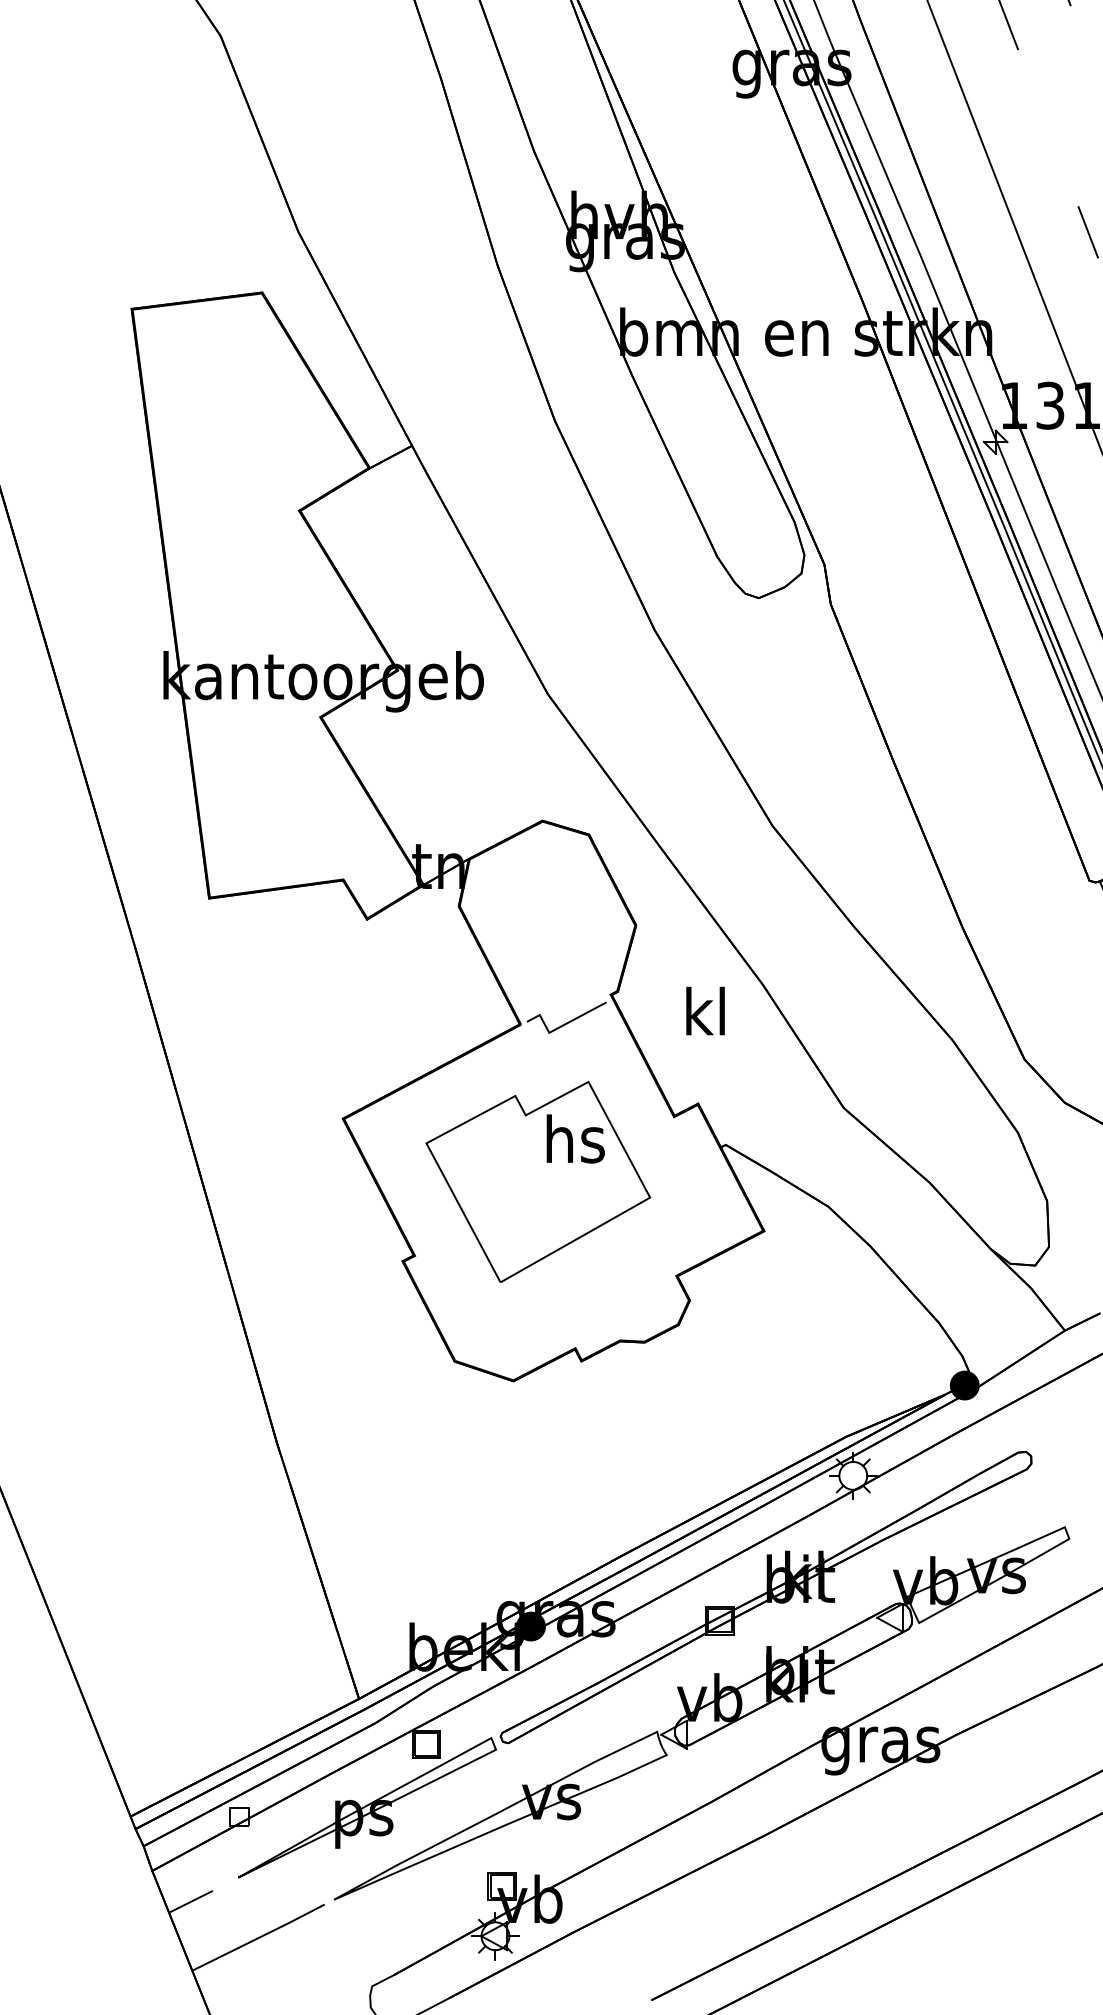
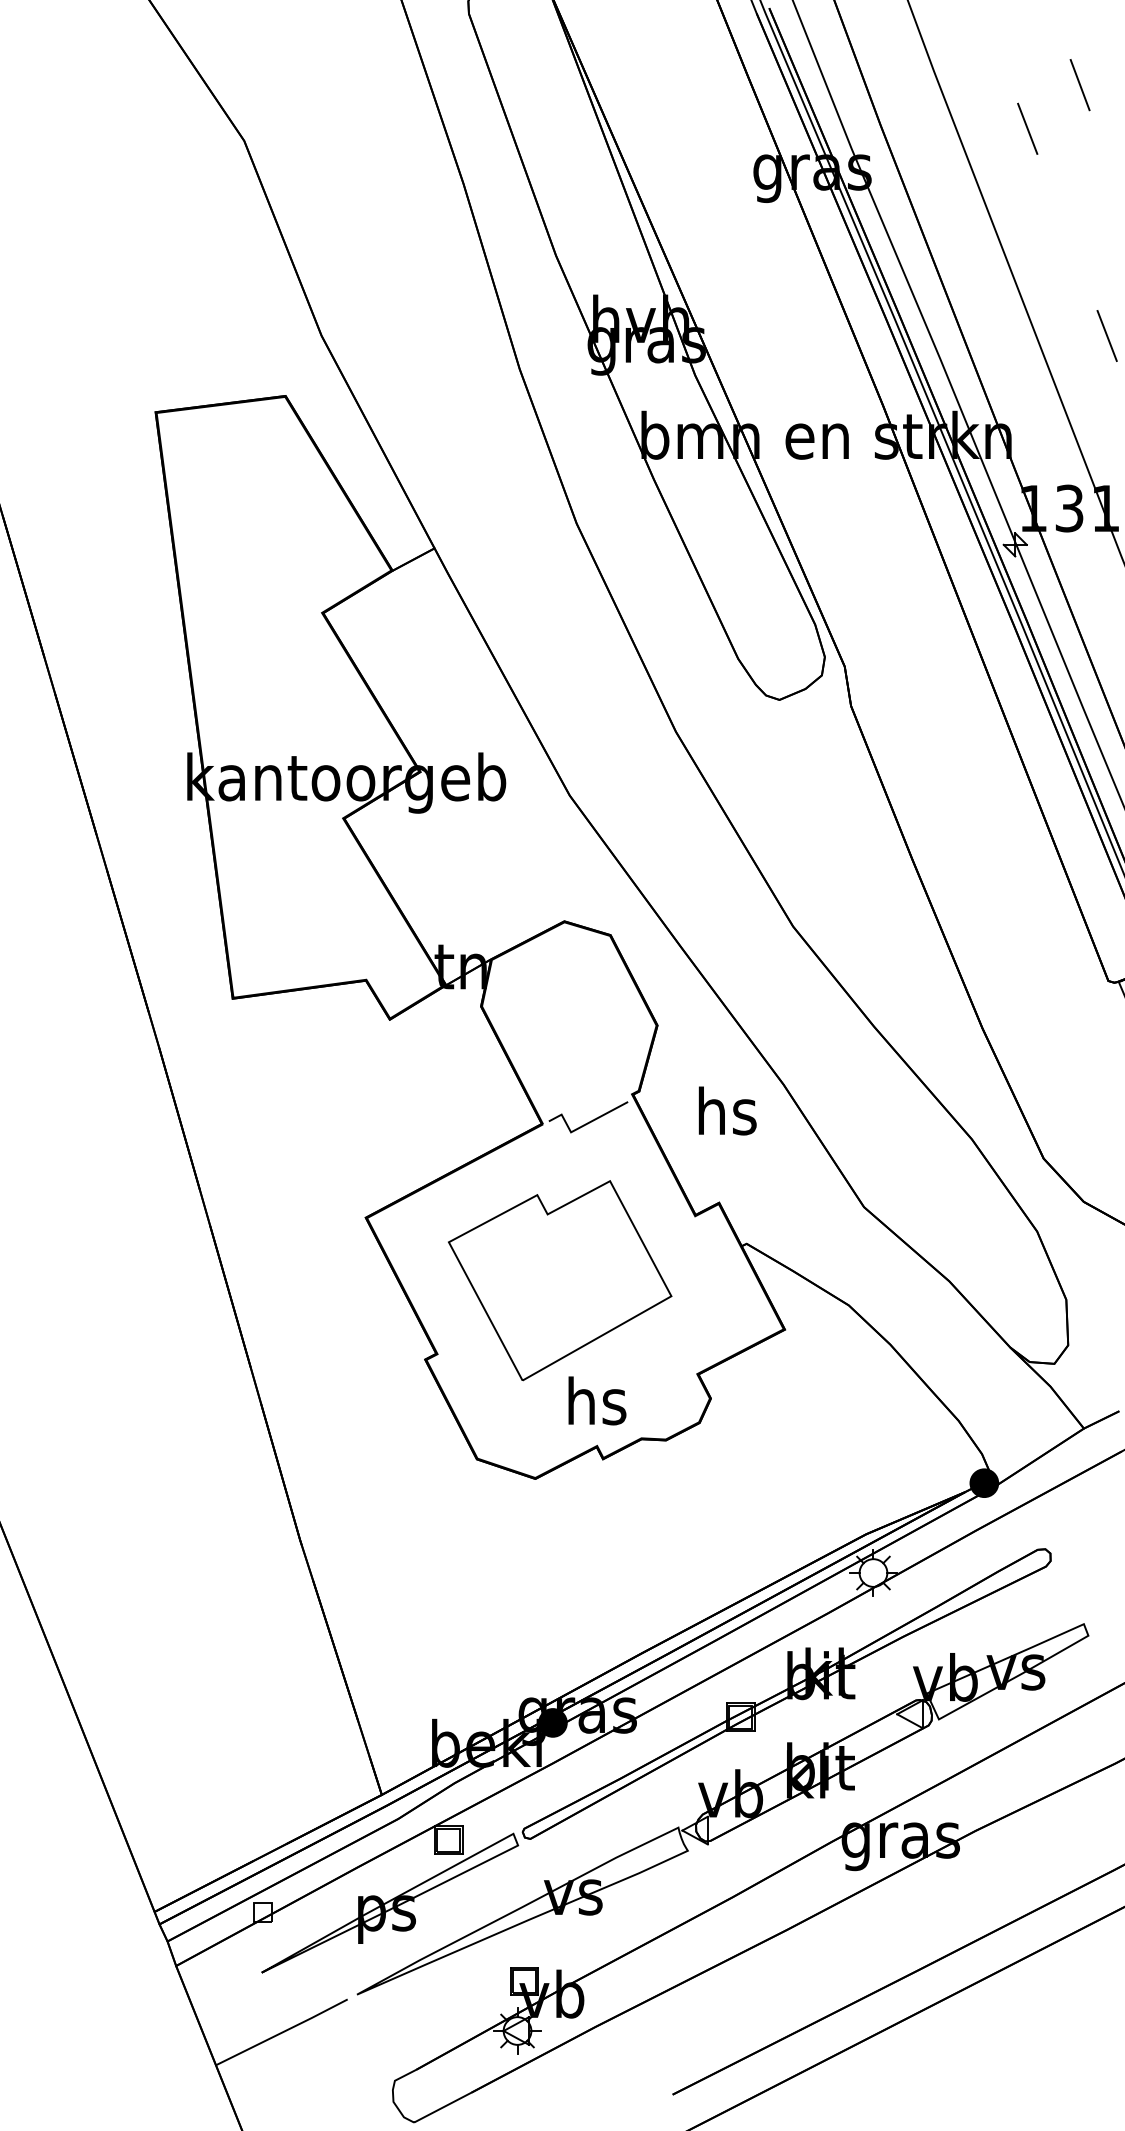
text: (706, 1010) -> (727, 1110), kl -> hs
text: (575, 1138) -> (597, 1400), moved
line: (190, 1901) -> (214, 1996), removed

